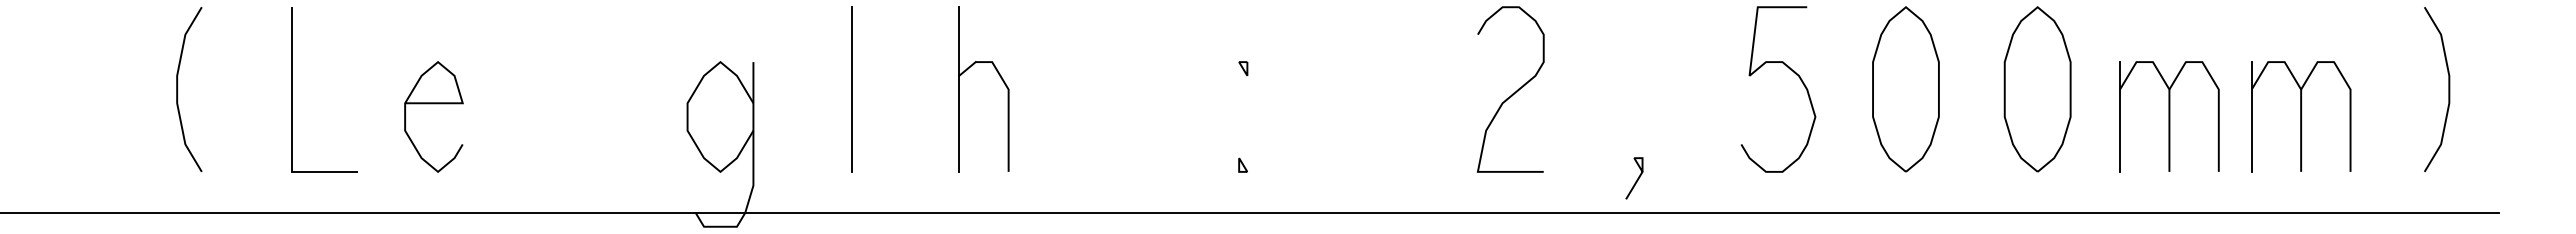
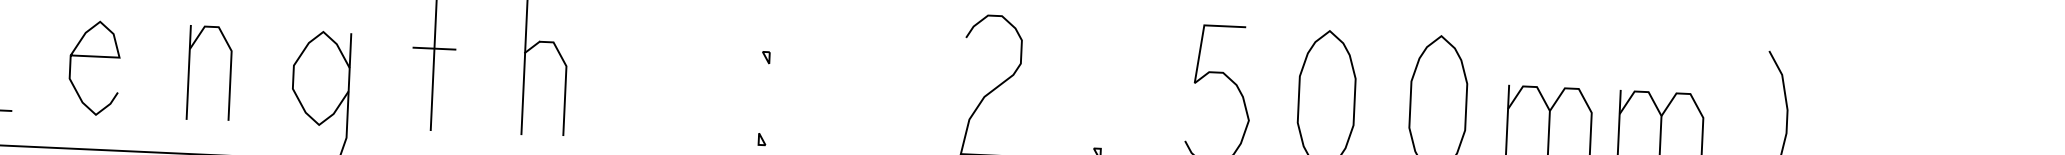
line: (851, 75) -> (433, 48), added
curve: (433, 104) -> (94, 57), moved
part: (564, 116) -> (189, 72), added

